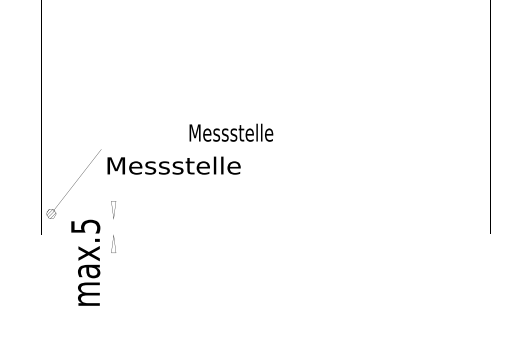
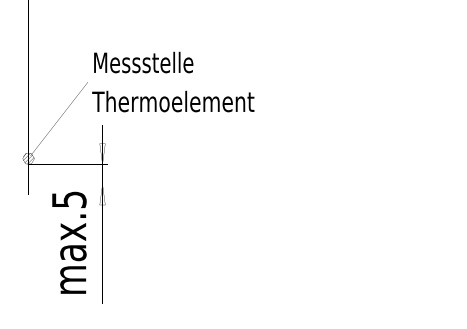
text: (231, 132) -> (143, 62), moved
text: (173, 165) -> (173, 101), Messstelle -> Thermoelement
text: (85, 262) -> (69, 242), moved

